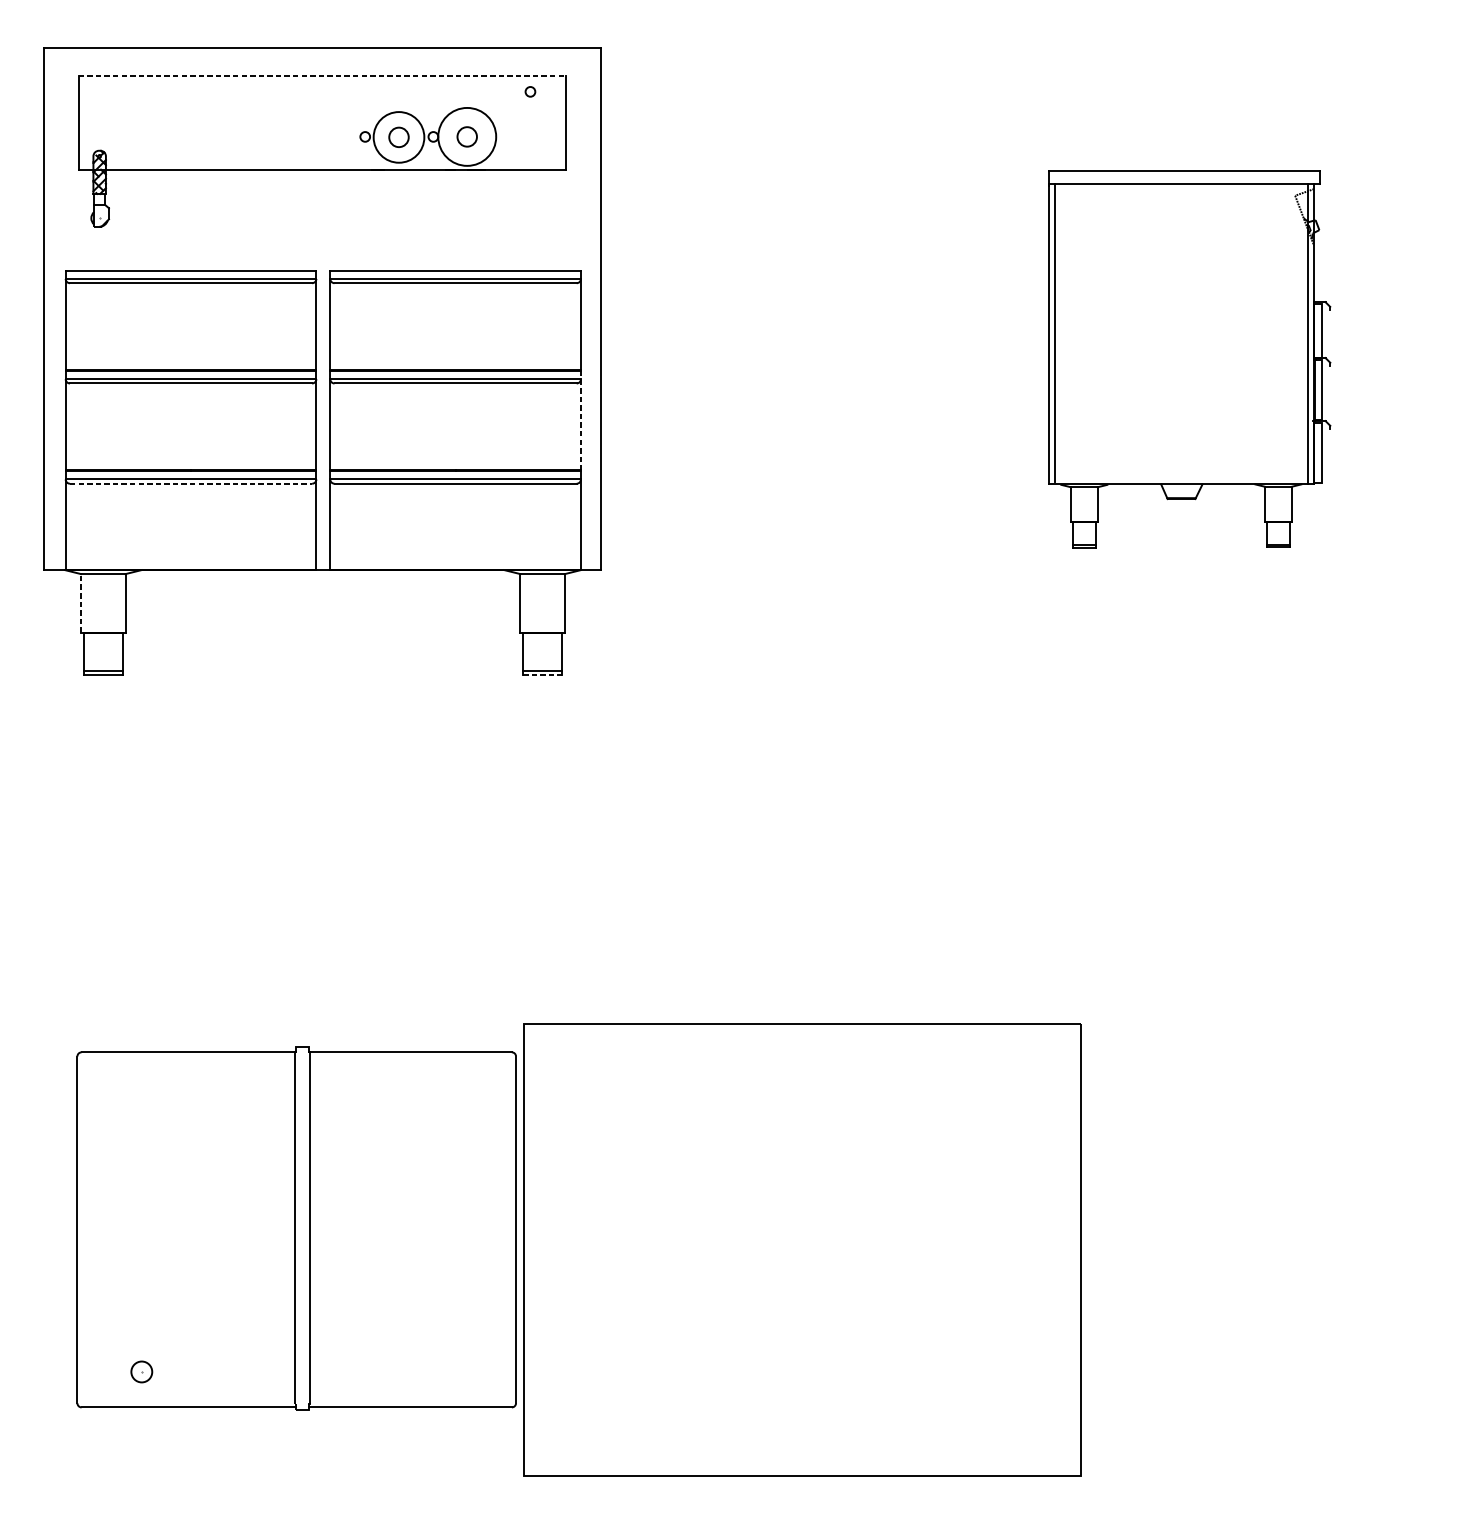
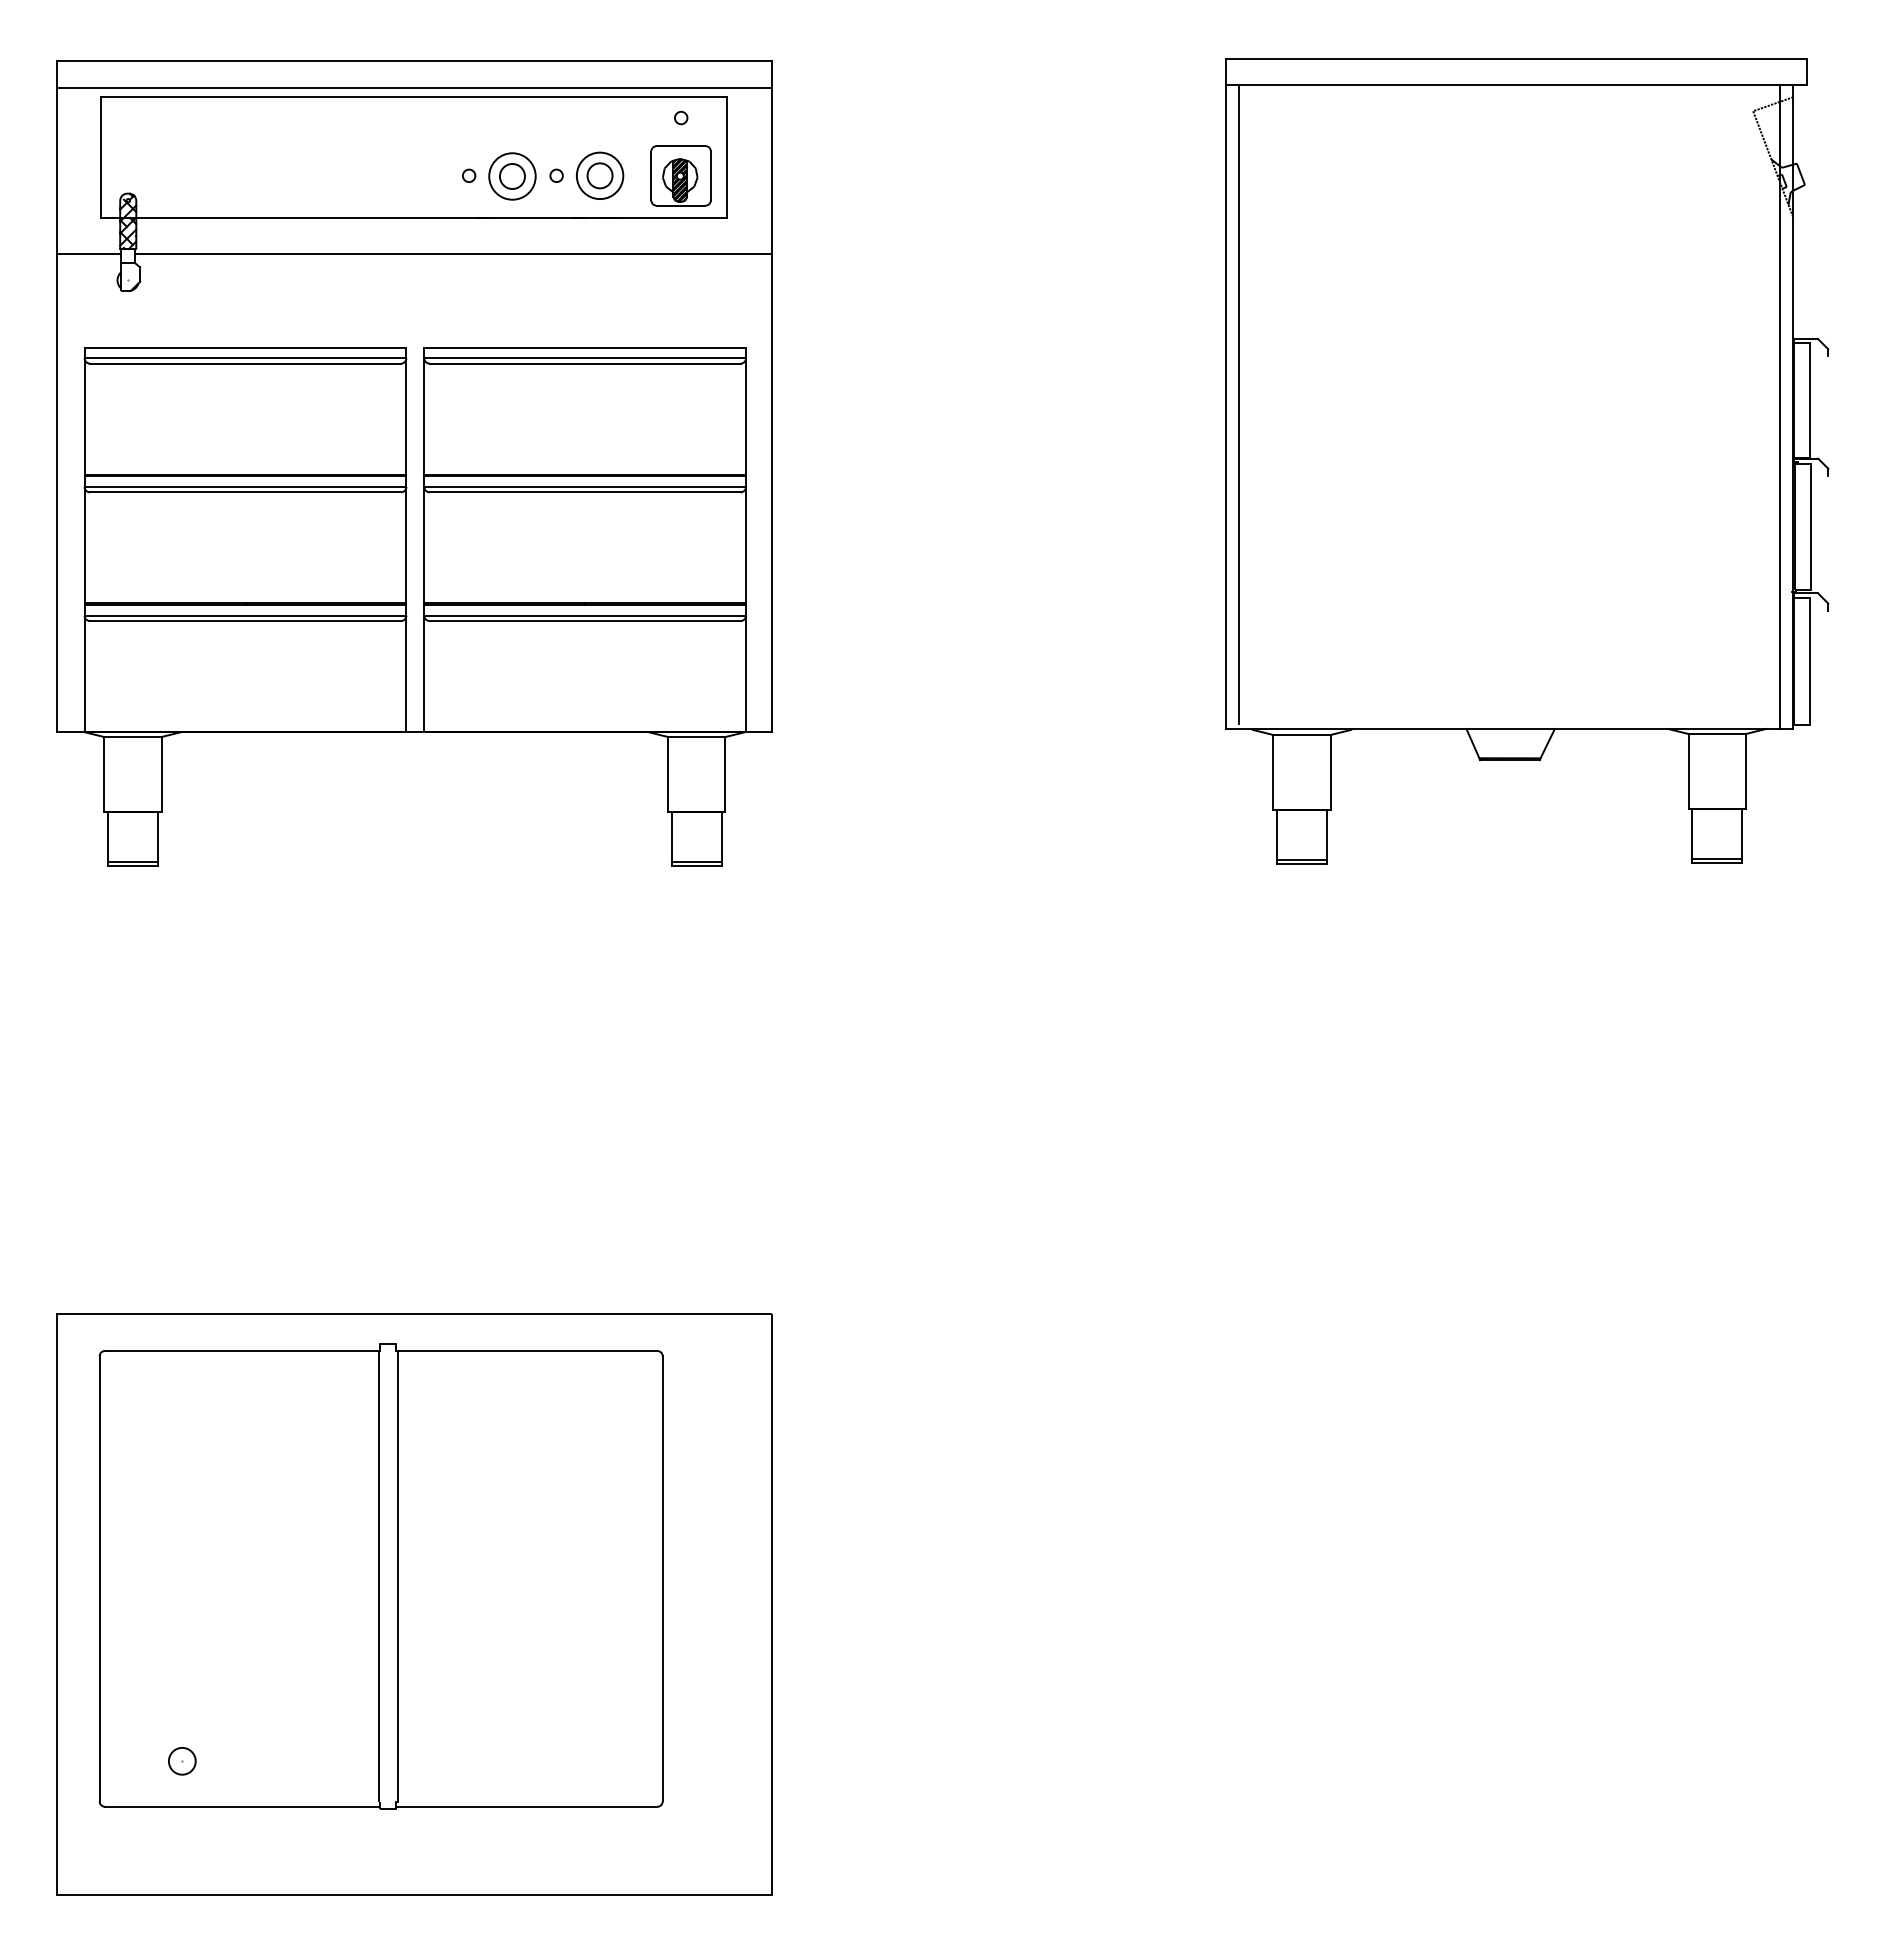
line: (321, 68) -> (413, 88), added
line: (322, 75) -> (414, 97), dashed -> solid
circle: (466, 136) -> (599, 175), size x0.62
part: (529, 136) -> (680, 175), added
circle: (399, 137) -> (512, 176), size x0.71
line: (68, 197) -> (88, 253), added
line: (353, 197) -> (453, 253), added
part: (1189, 359) -> (1527, 461), size x1.67
line: (581, 420) -> (746, 540), dashed -> solid
line: (191, 484) -> (246, 621), dashed -> solid
line: (81, 603) -> (104, 774), dashed -> solid
line: (543, 674) -> (697, 866), dashed -> solid
part: (802, 1249) -> (414, 1604), moved

